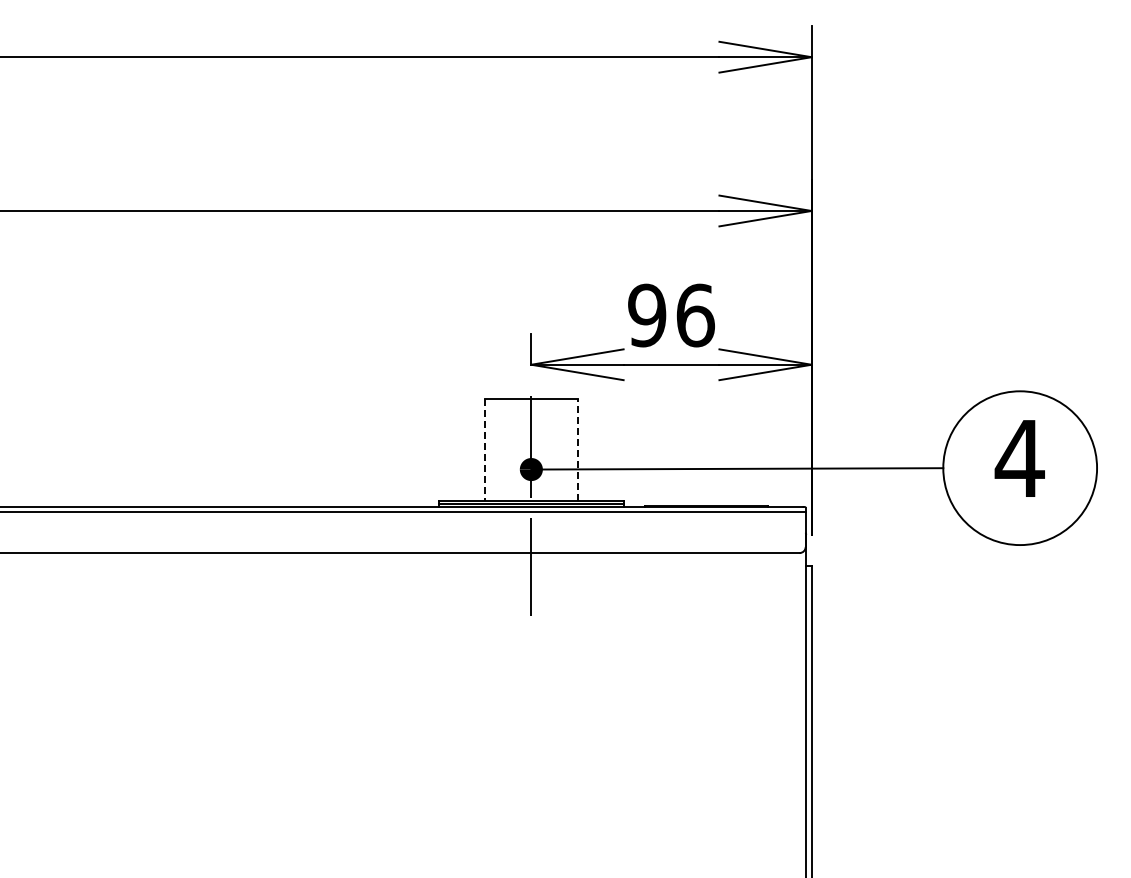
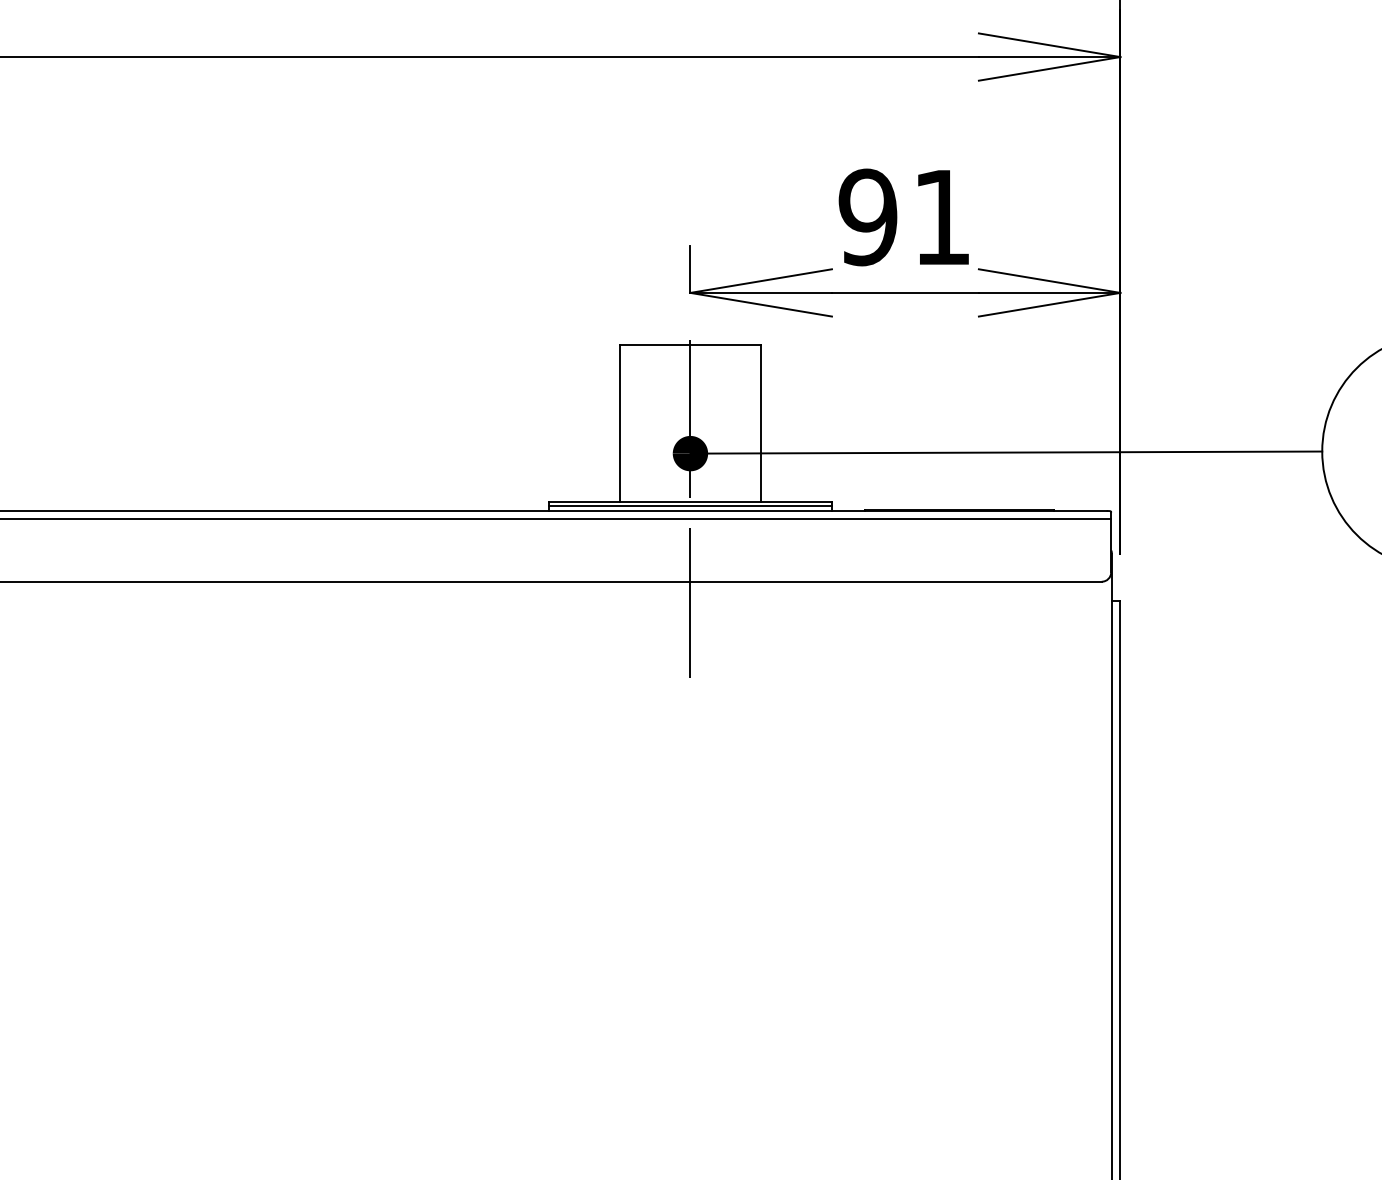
text: (695, 315) -> (942, 217), 96 -> 91
line: (577, 449) -> (761, 422), dashed -> solid
line: (485, 450) -> (620, 424), dashed -> solid

